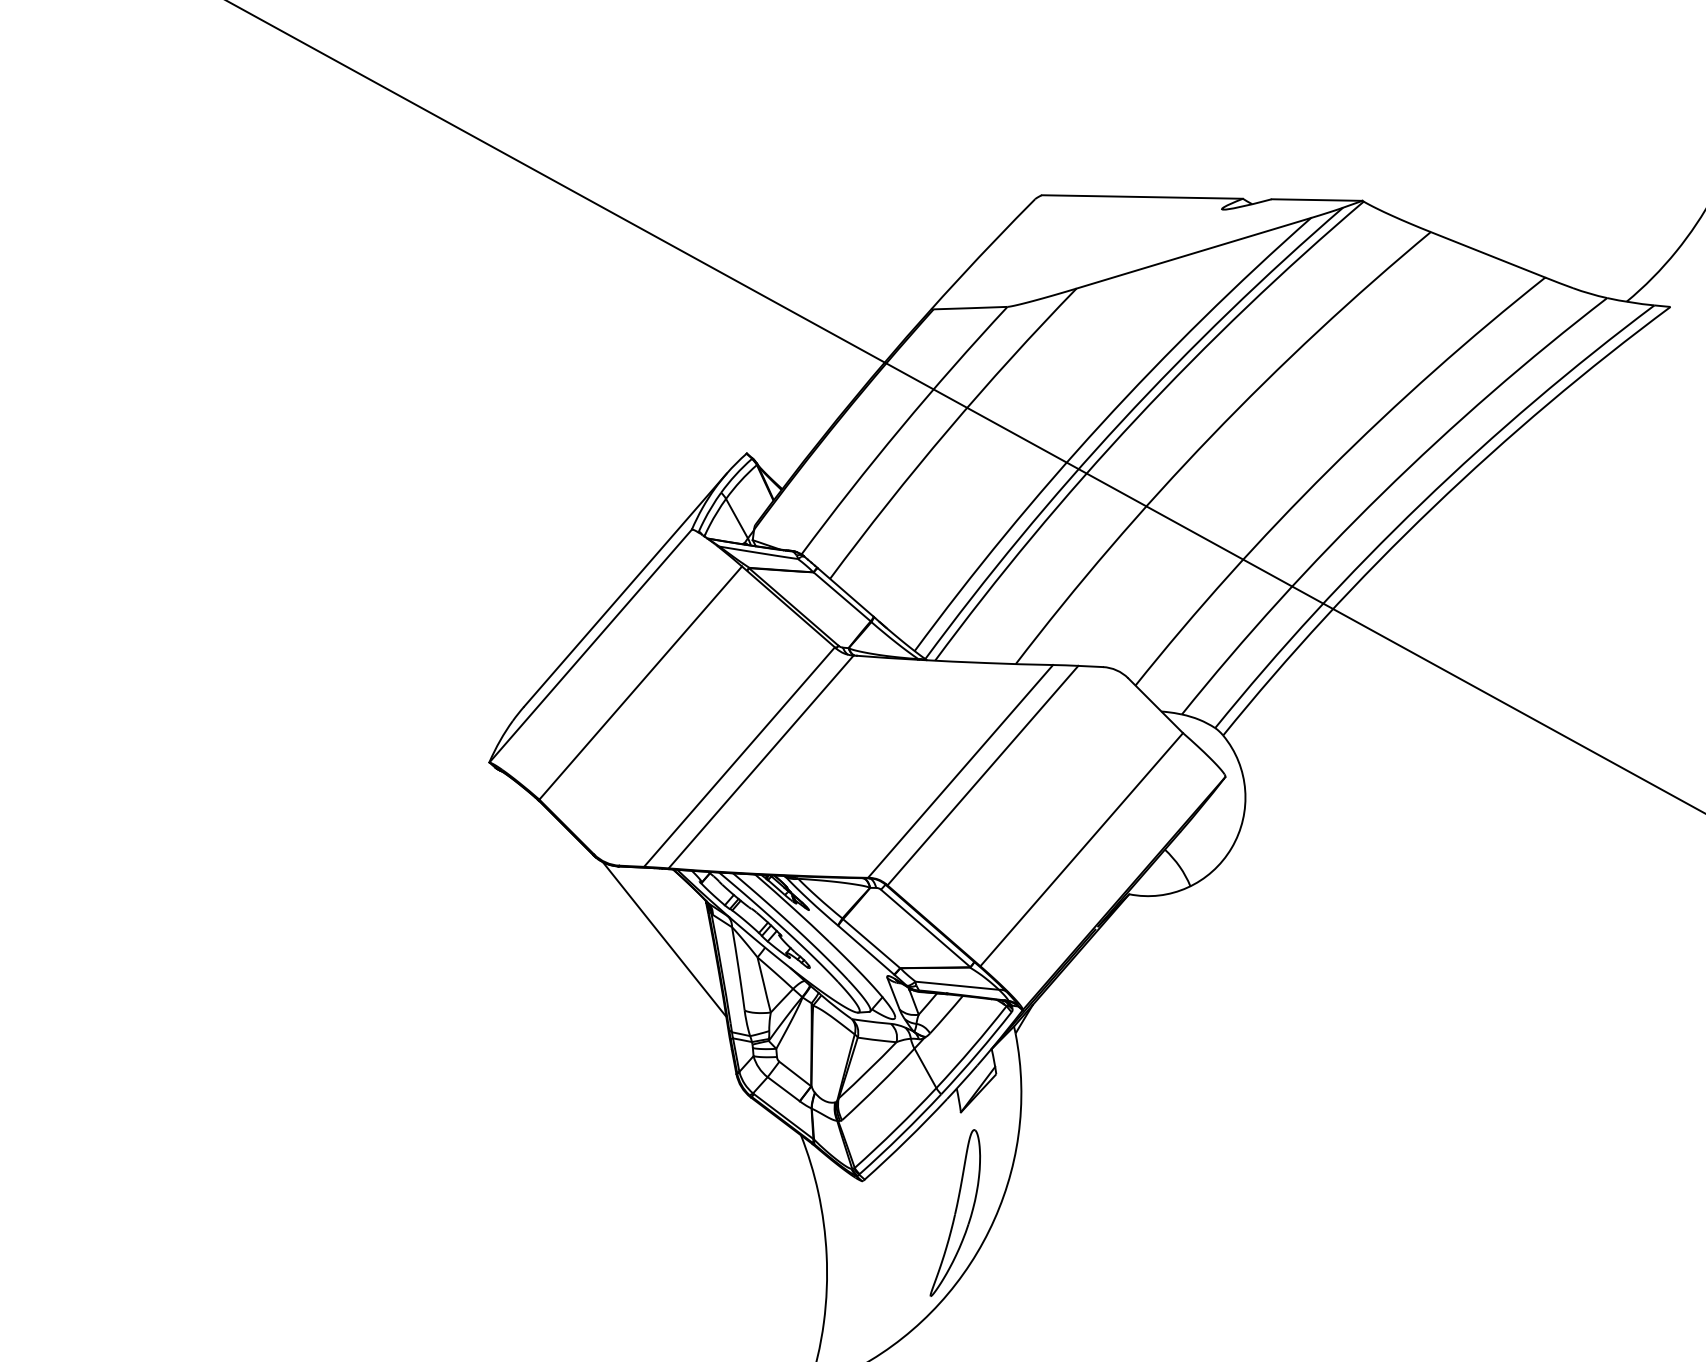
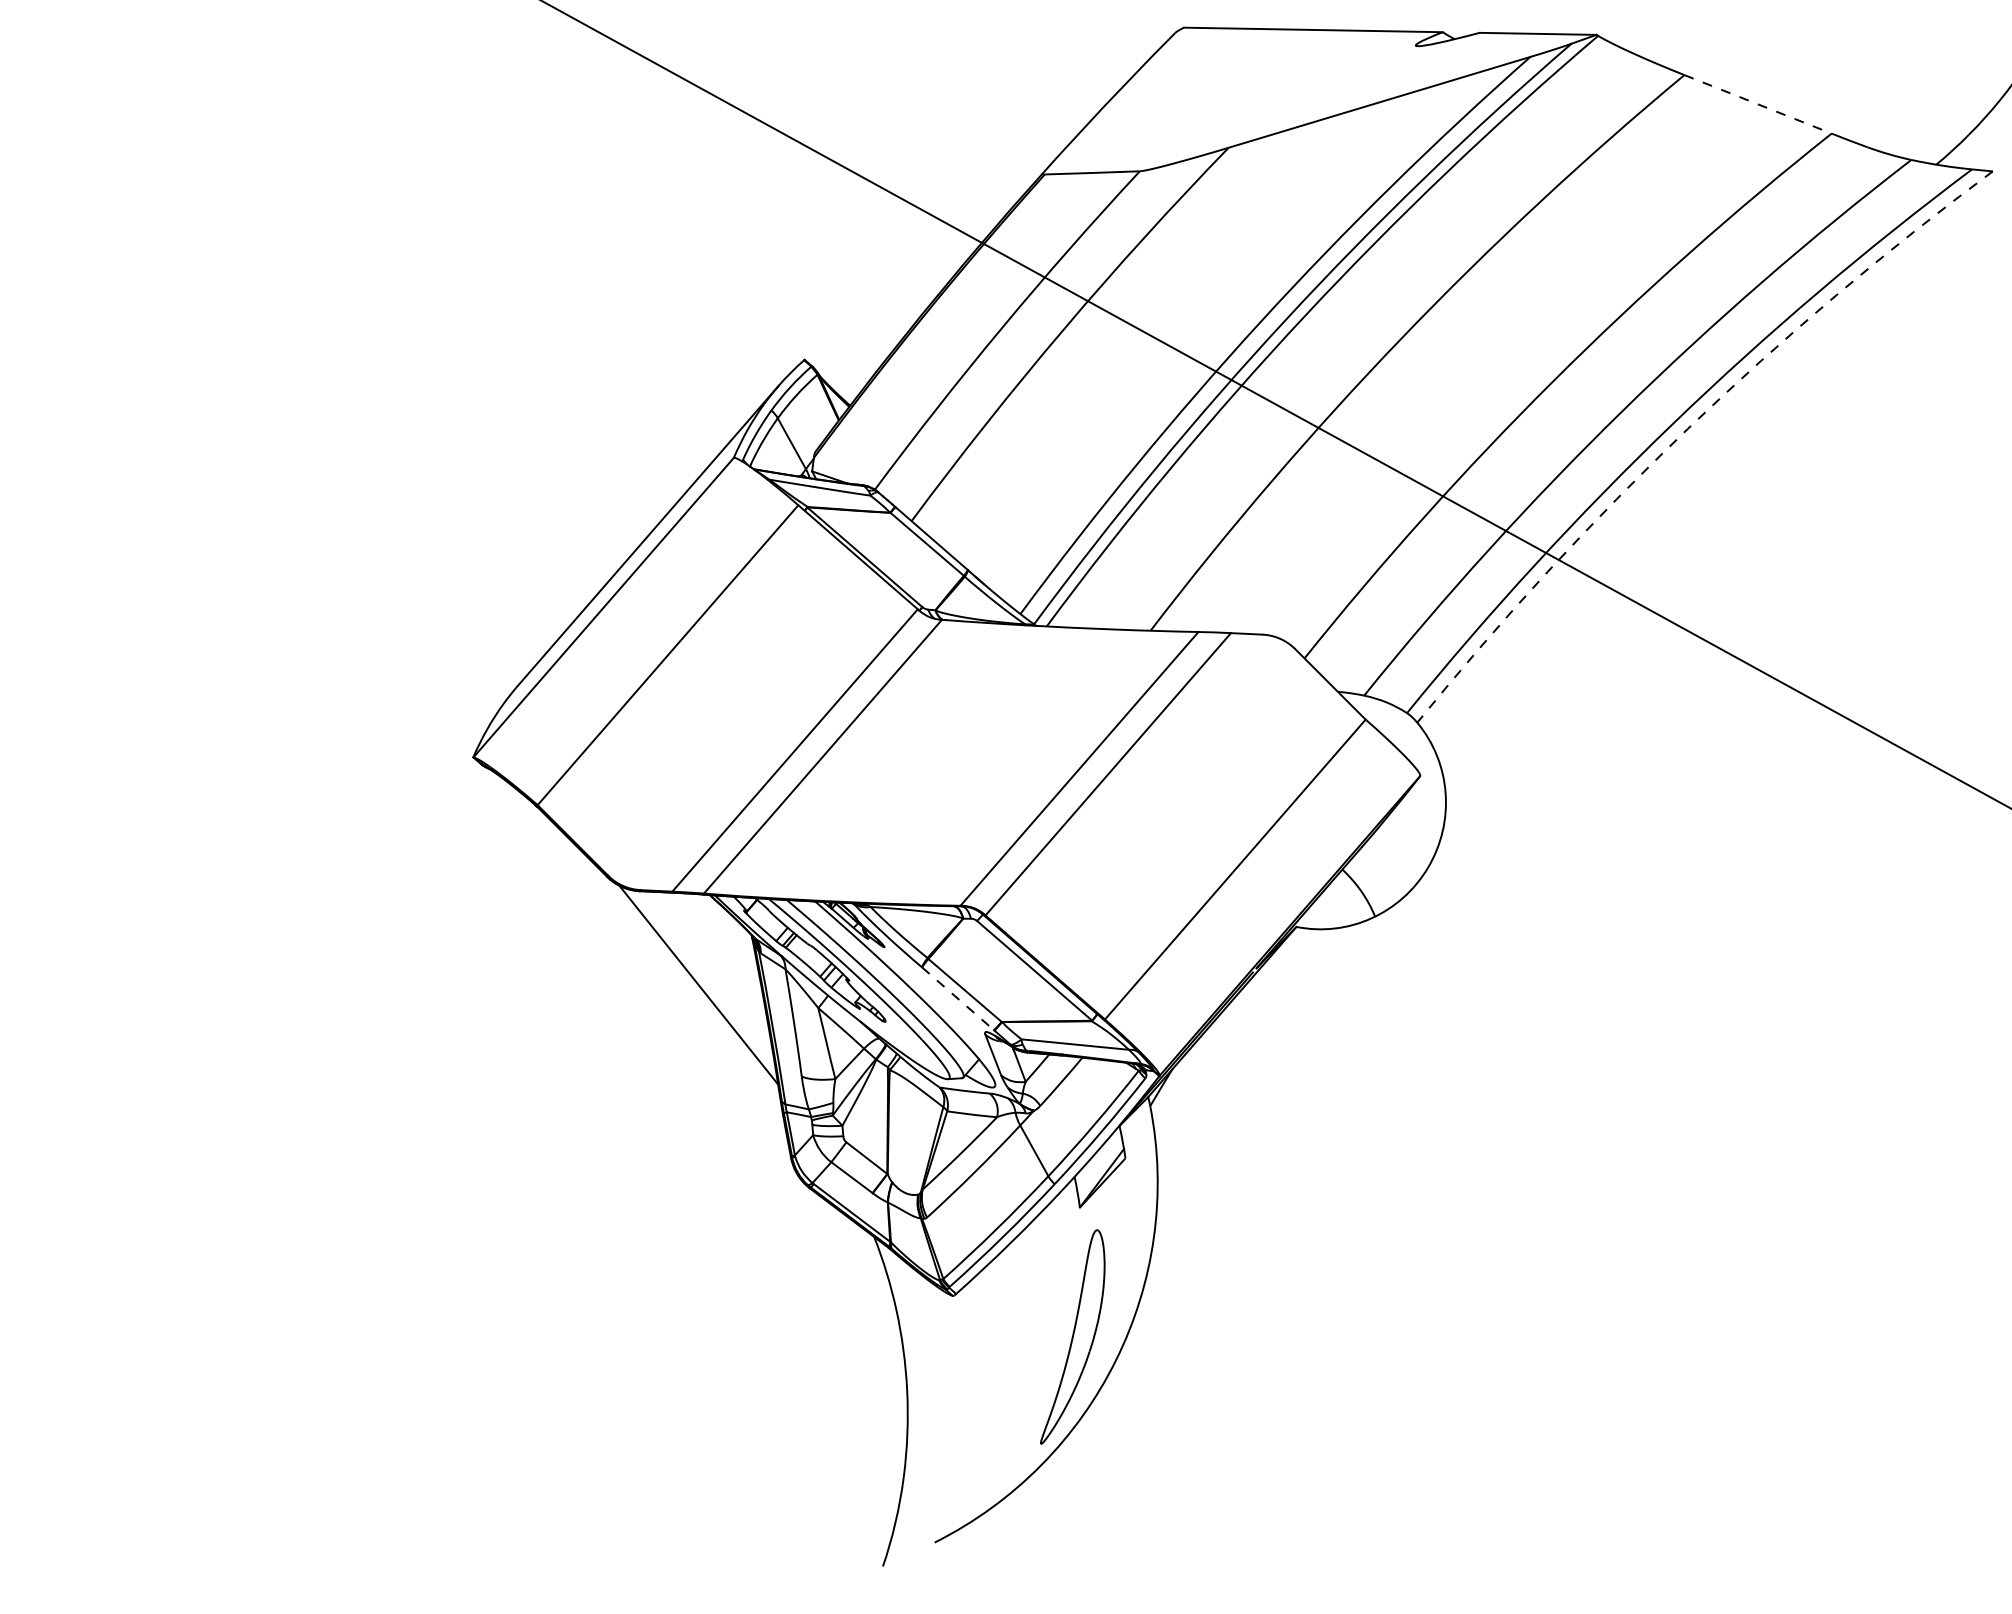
line: (1488, 254) -> (1758, 103), solid -> dashed
arc: (1433, 507) -> (1687, 429), solid -> dashed
line: (866, 950) -> (958, 999), solid -> dashed

